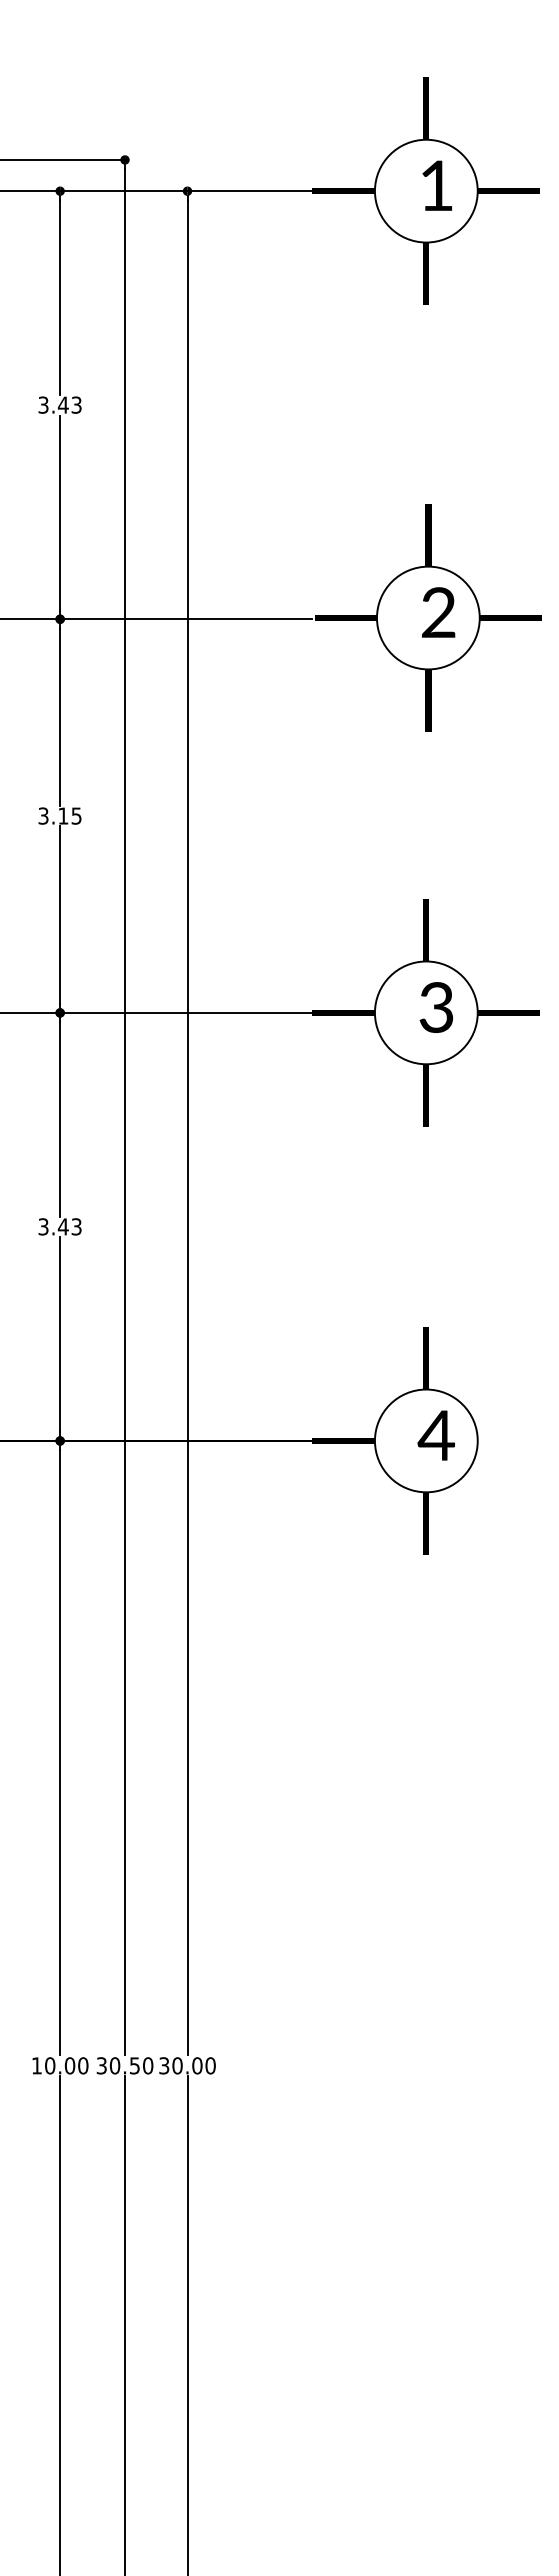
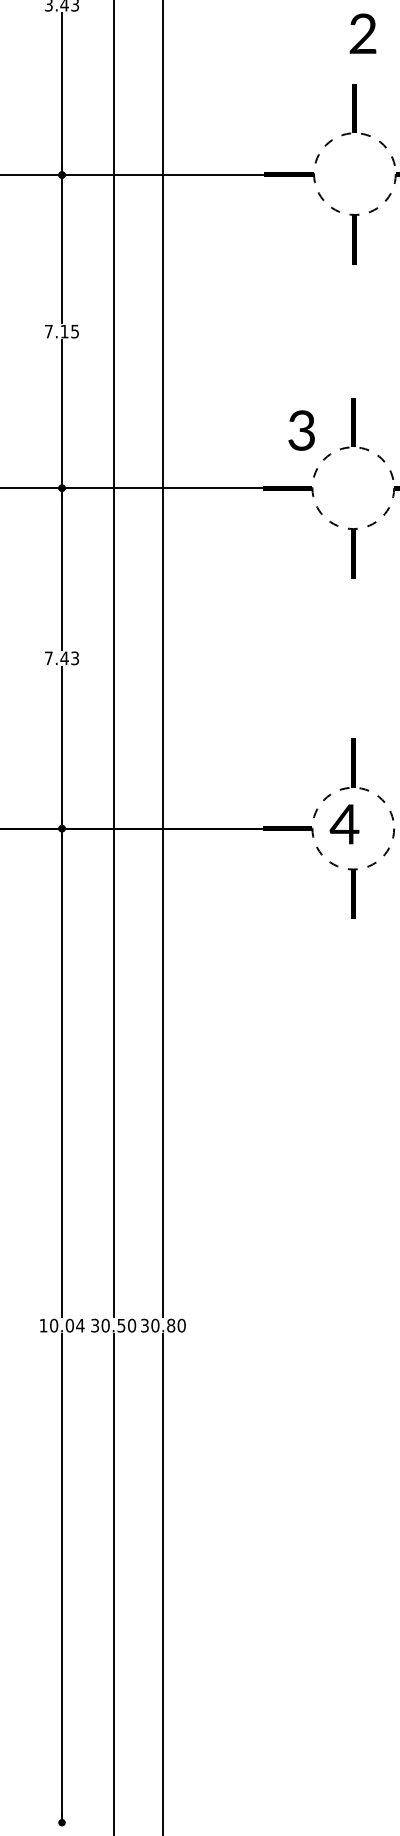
text: (438, 612) -> (362, 33), moved
circle: (427, 617) -> (354, 173), solid -> dashed
text: (43, 815) -> (48, 331), 3.15 -> 7.15
text: (436, 1007) -> (301, 430), moved
circle: (425, 1012) -> (352, 487), solid -> dashed
text: (43, 1226) -> (48, 658), 3.43 -> 7.43
text: (435, 1435) -> (343, 824), moved
circle: (425, 1440) -> (352, 828), solid -> dashed
text: (82, 2065) -> (79, 1325), 10.00 -> 10.04
text: (197, 2065) -> (171, 1325), 30.00 -> 30.80

